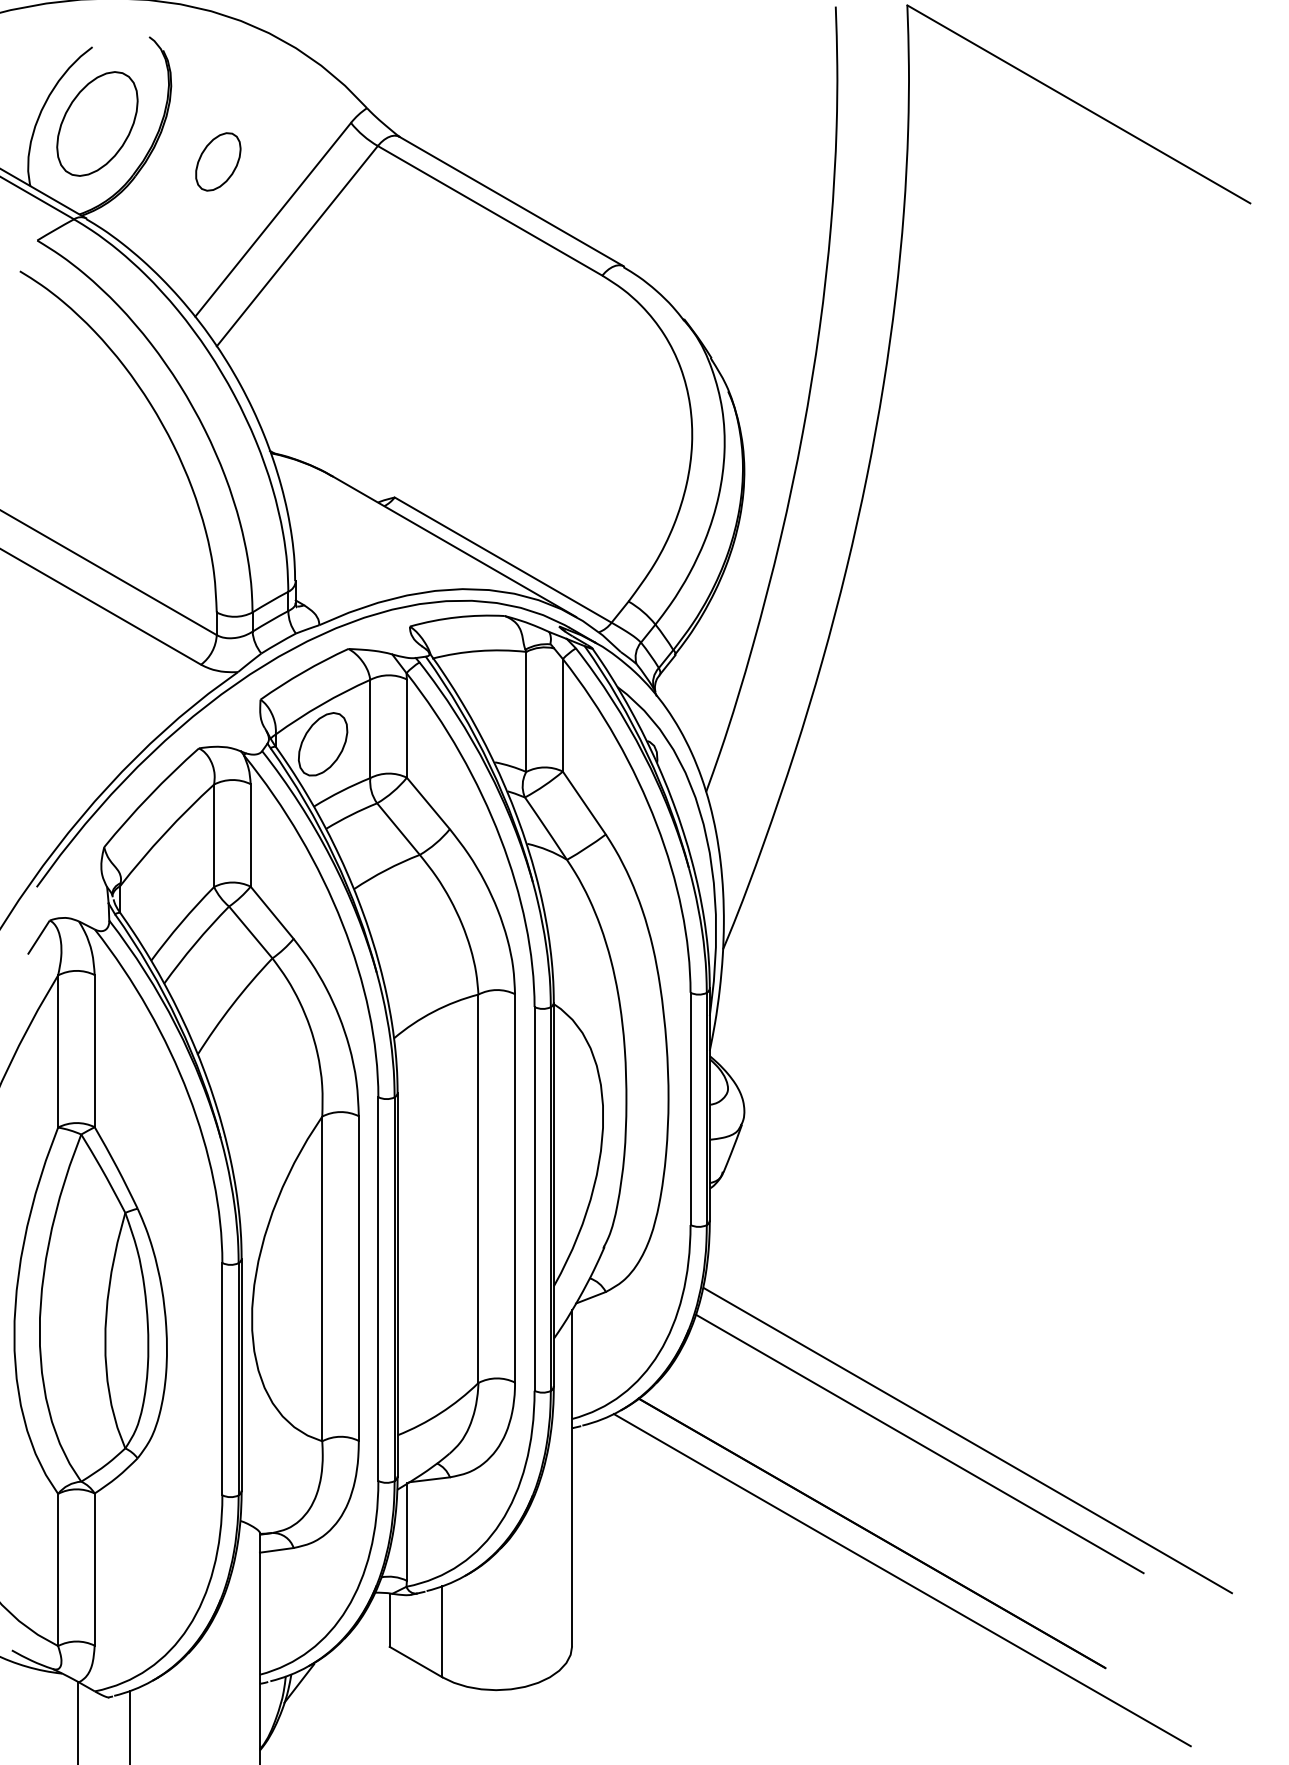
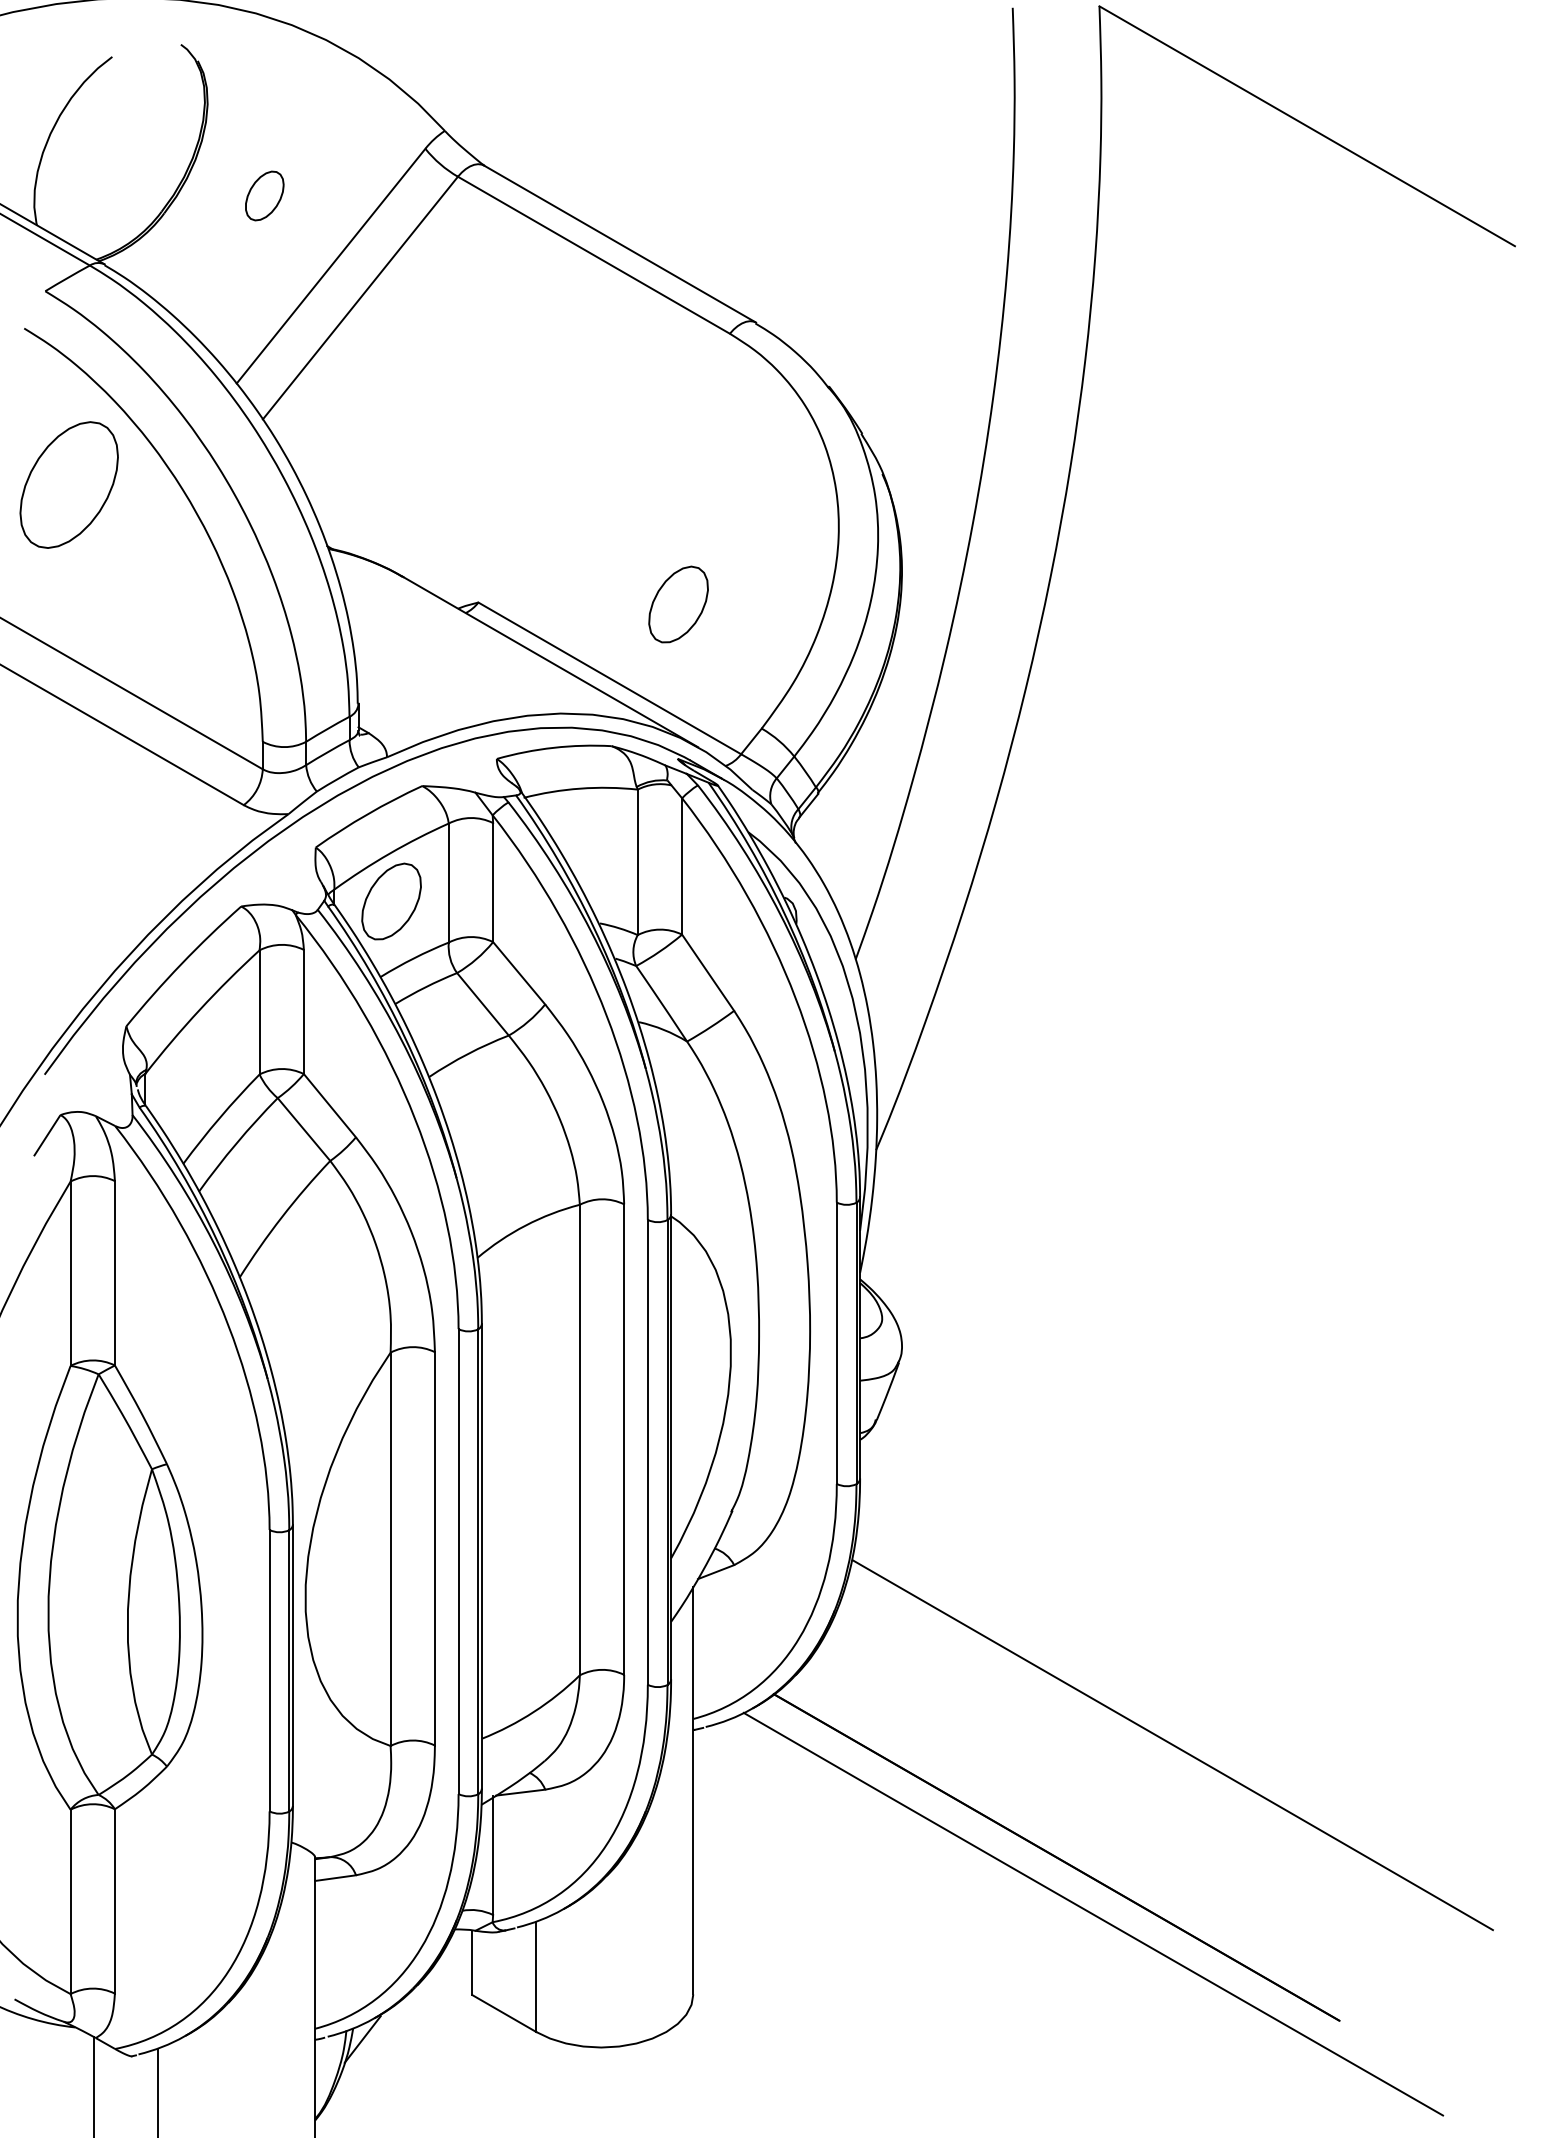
part: (96, 123) -> (68, 484), moved
part: (218, 161) -> (264, 195), size x0.7
part: (559, 499) -> (678, 604), added
line: (919, 1443) -> (1114, 1748), removed

